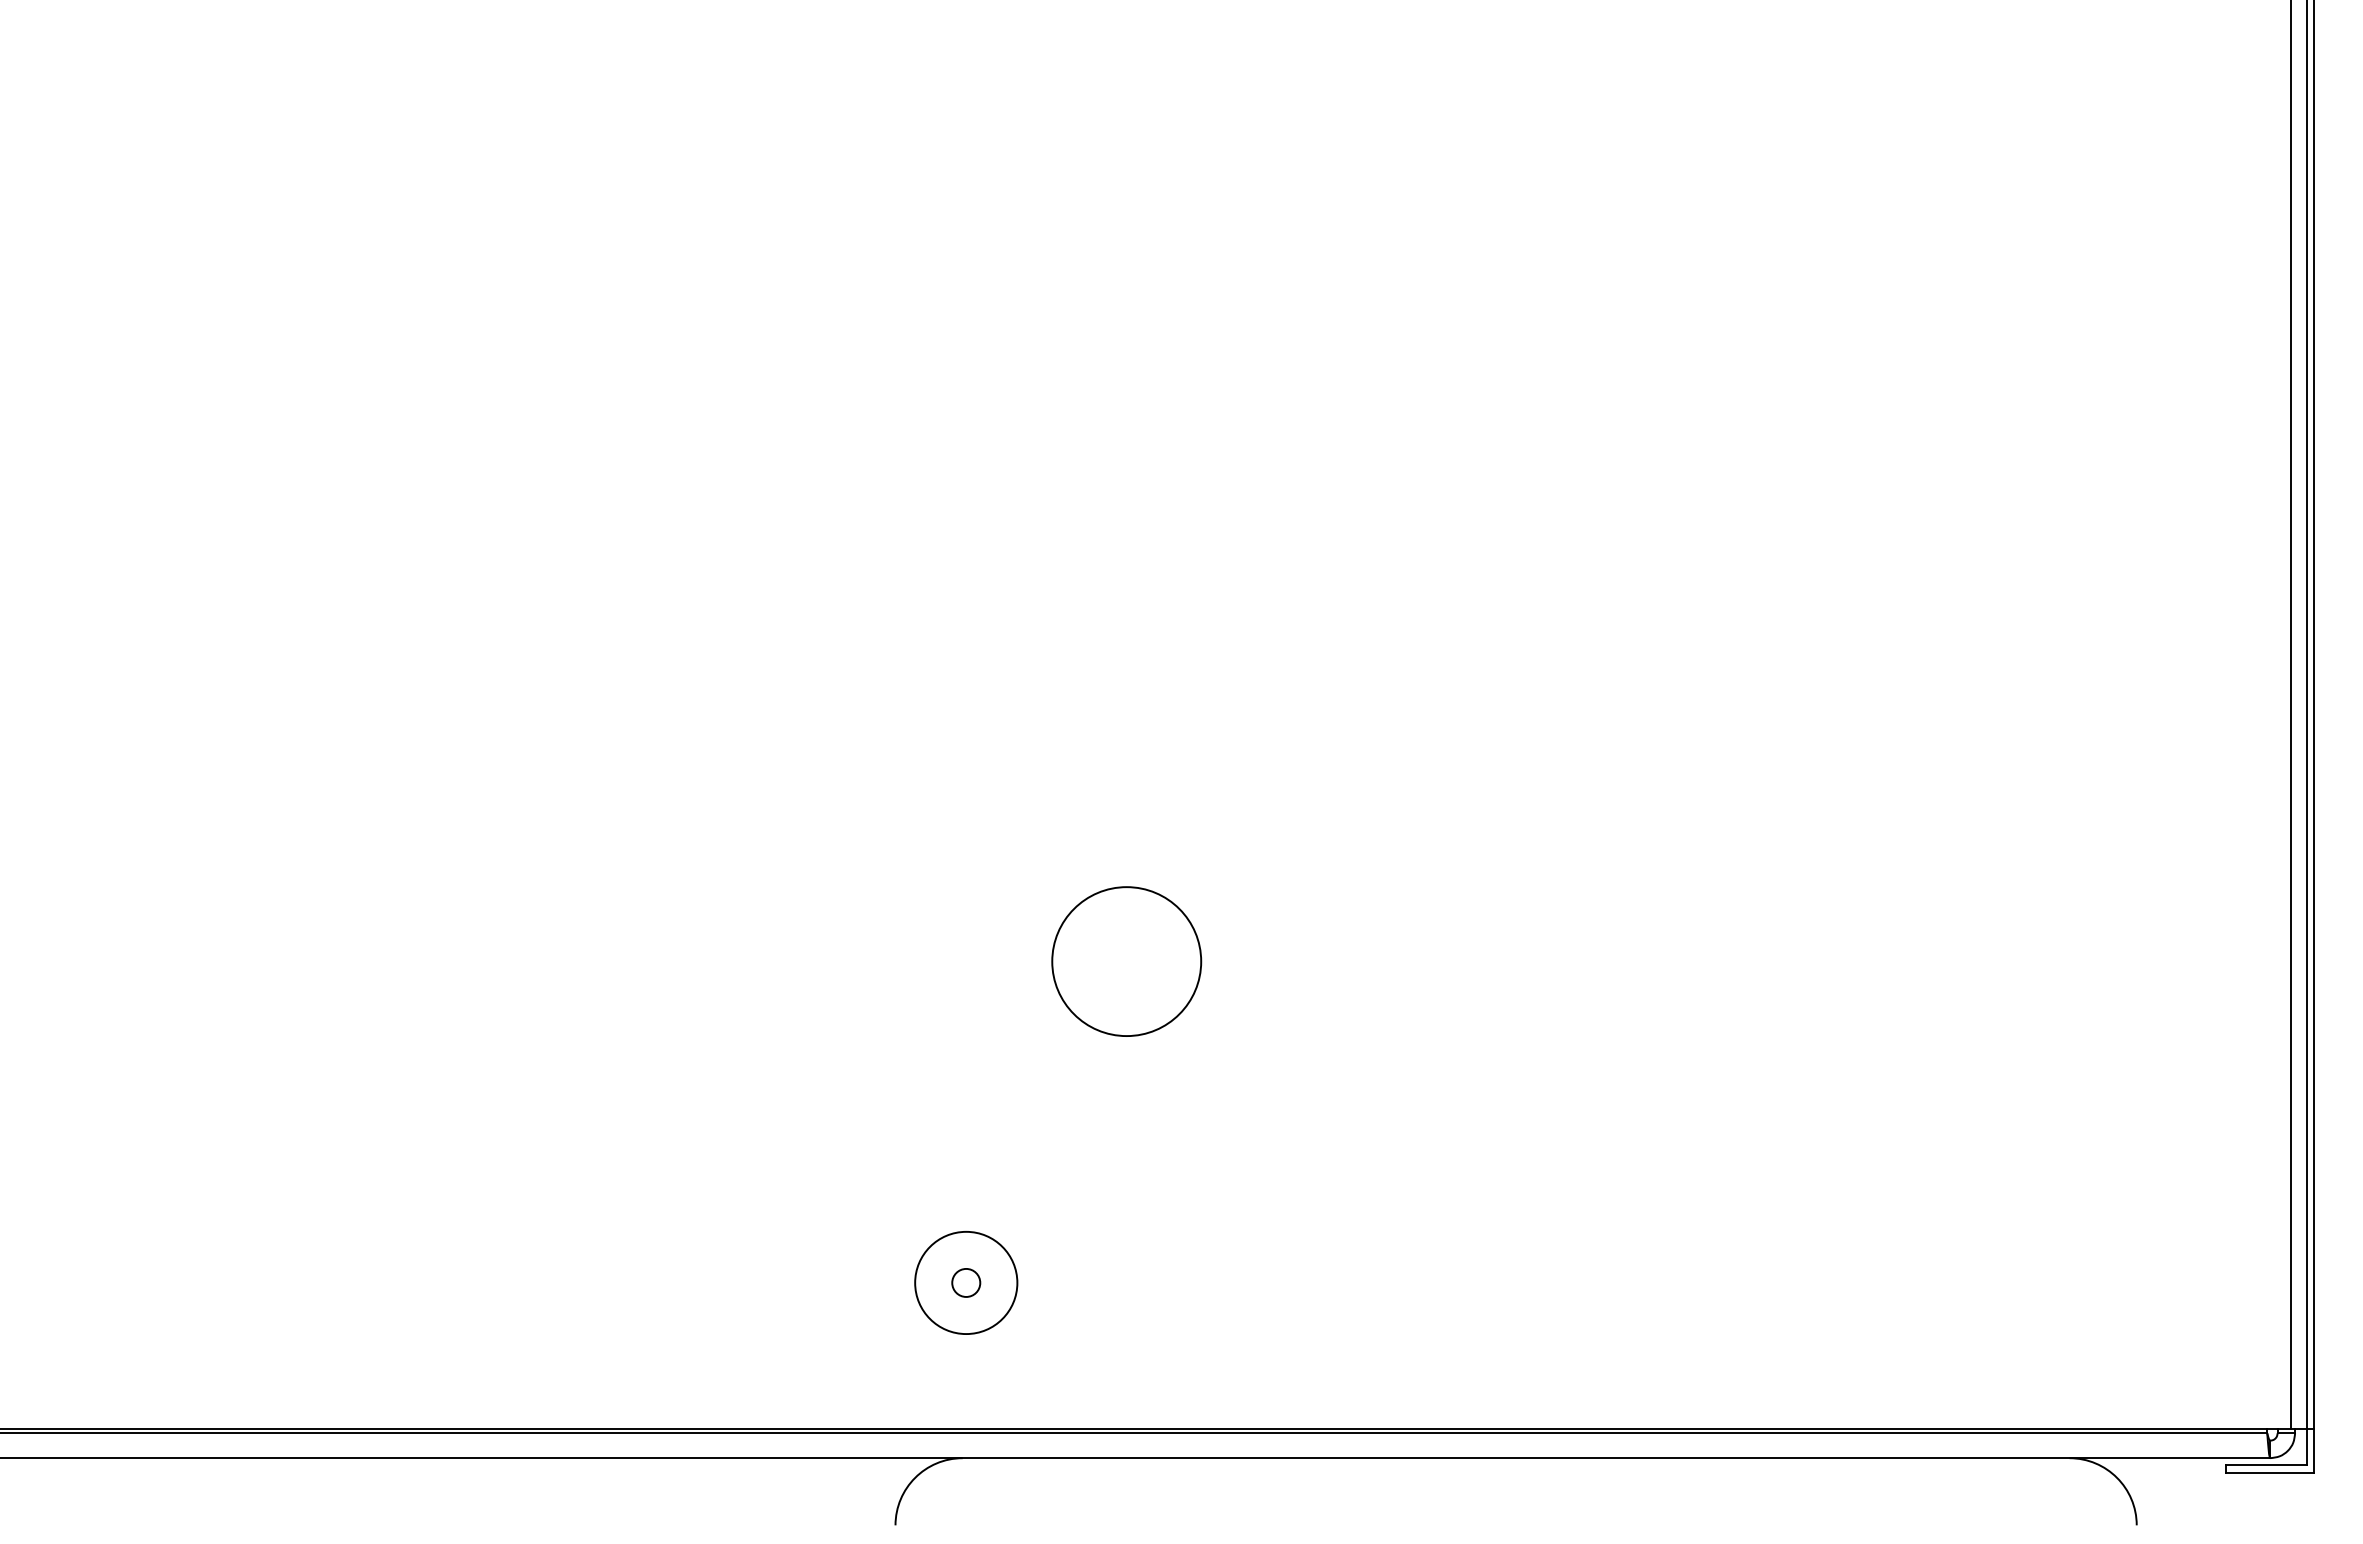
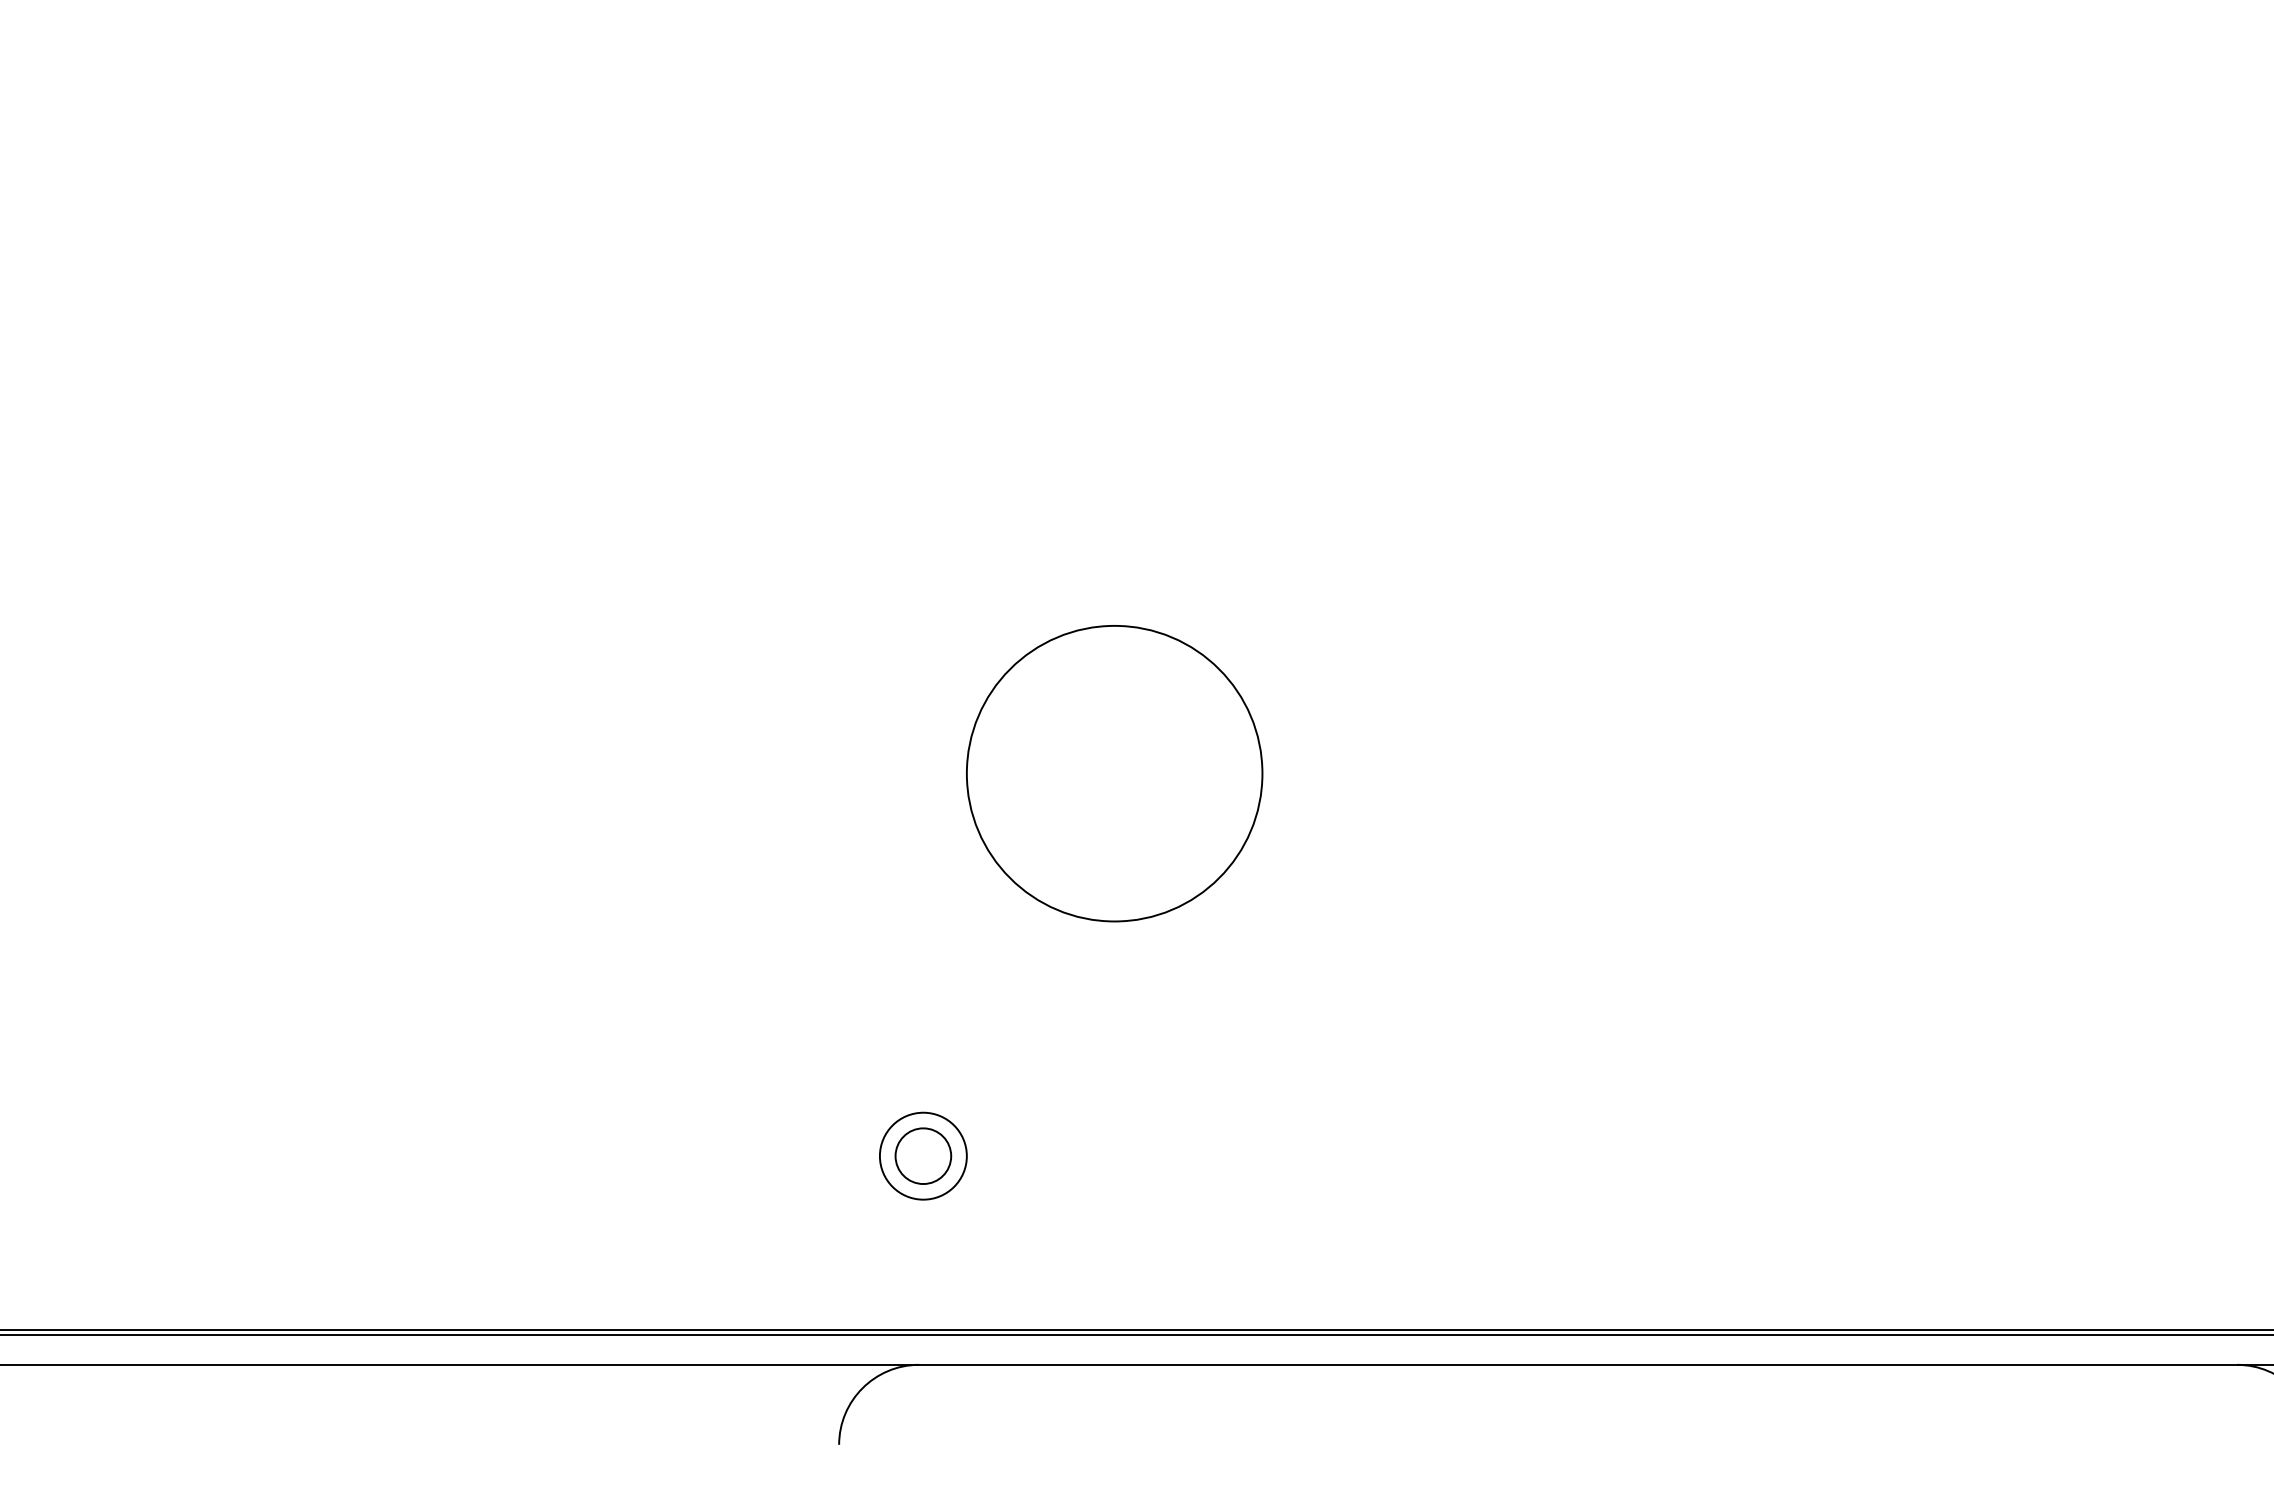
circle: (1126, 961) -> (1114, 773), size x1.67
circle: (965, 1282) -> (922, 1155), size x0.71
circle: (965, 1282) -> (922, 1155), size x1.67

